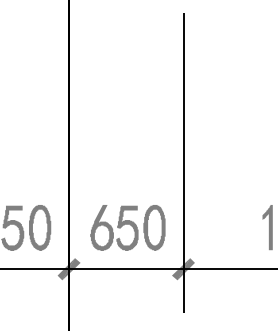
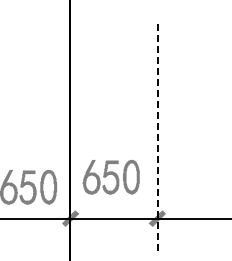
line: (183, 163) -> (157, 138), solid -> dashed
fill: (266, 226) -> (220, 186), removed
part: (126, 228) -> (110, 177), moved

